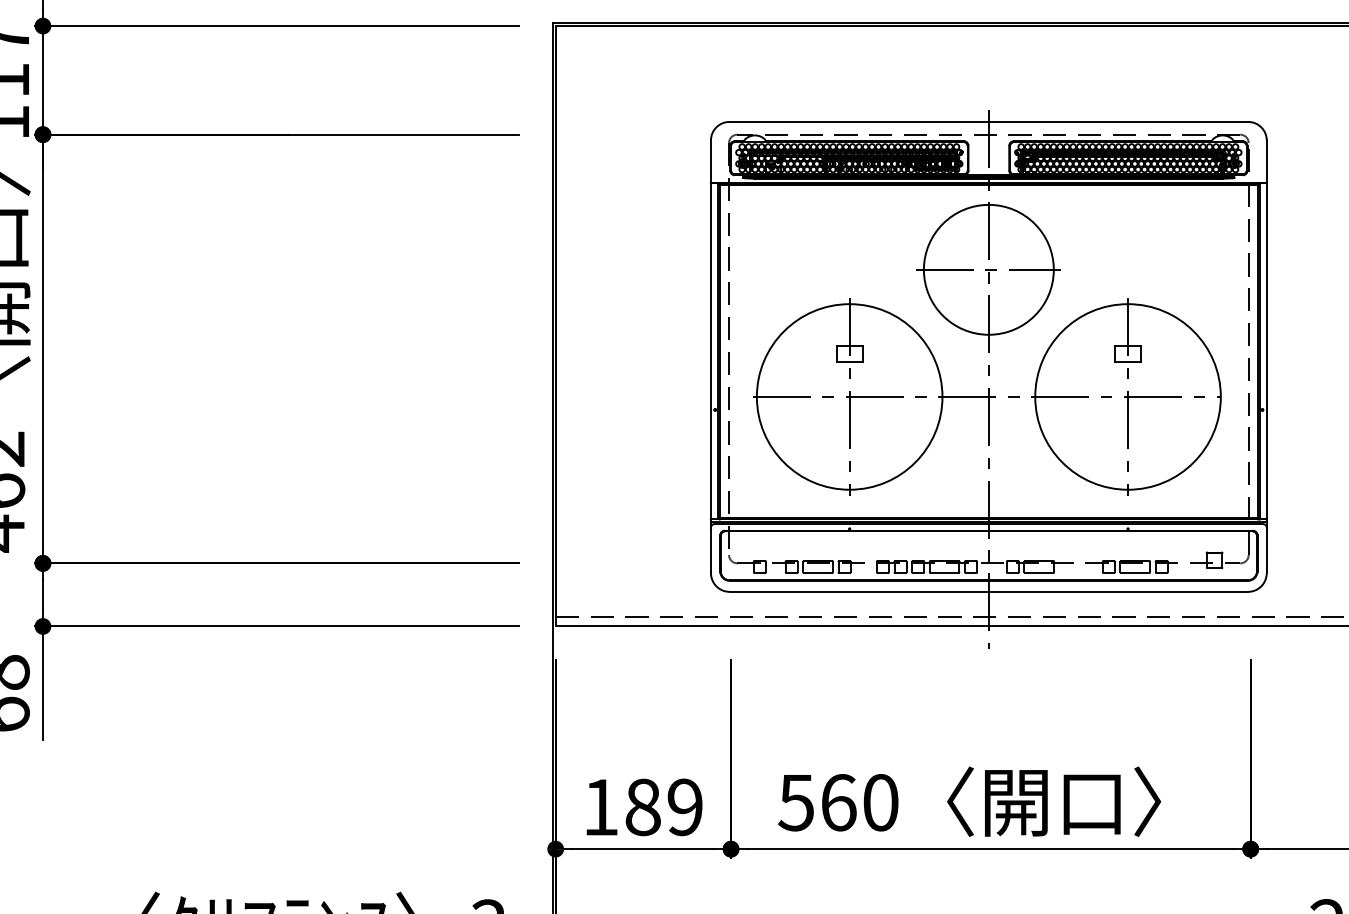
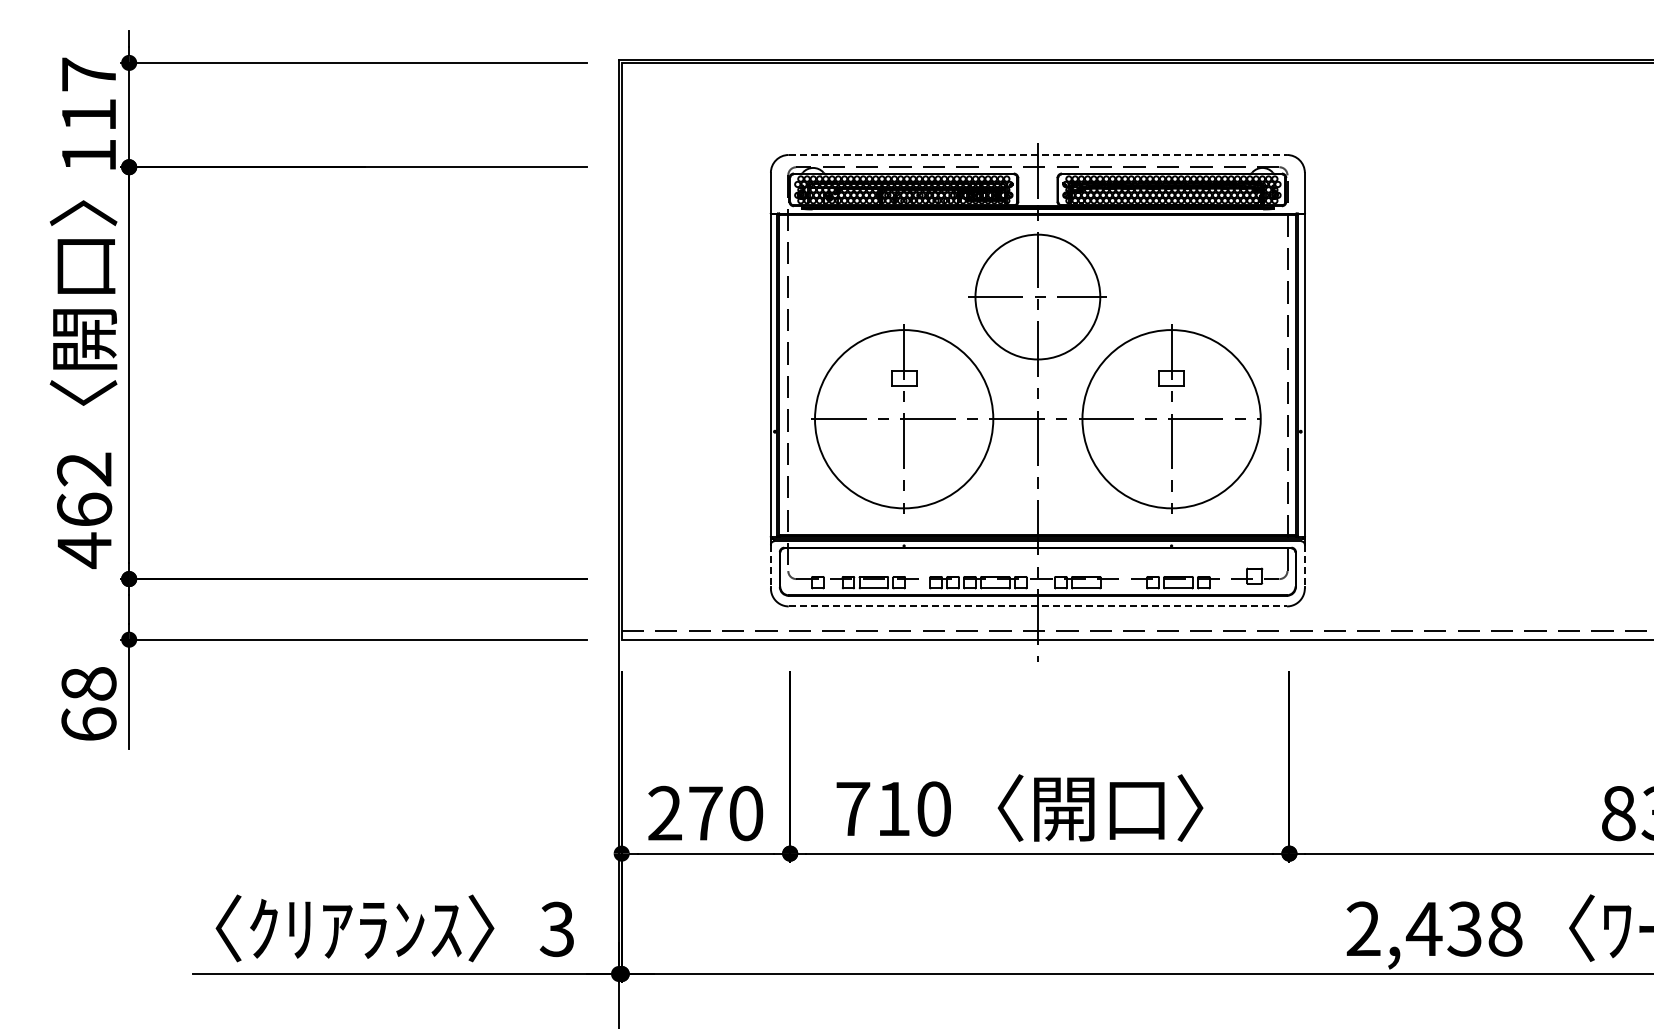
line: (989, 122) -> (1038, 155), solid -> dashed
line: (710, 550) -> (770, 566), solid -> dashed
line: (1266, 550) -> (1304, 566), solid -> dashed
line: (989, 591) -> (1038, 606), solid -> dashed
text: (816, 802) -> (872, 808), 560 -> 710
text: (642, 807) -> (705, 813), 189 -> 270

